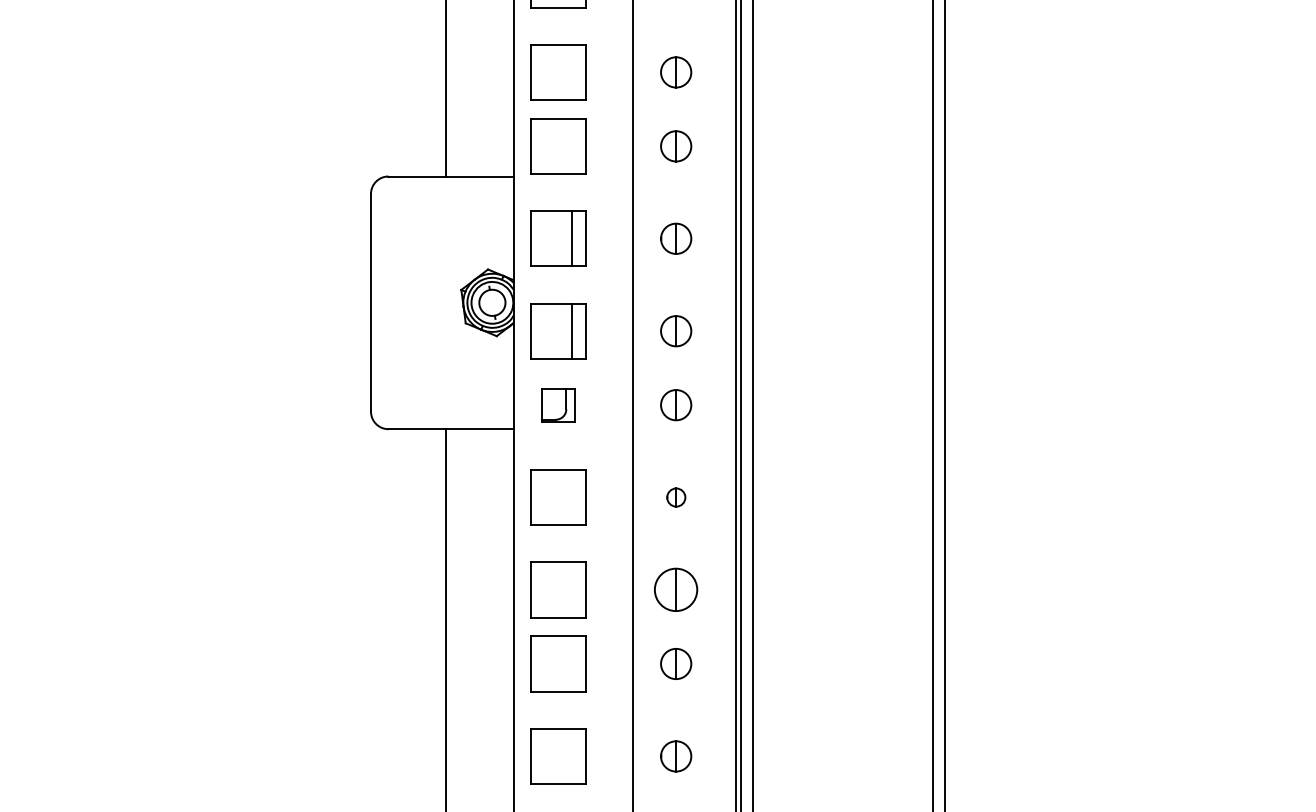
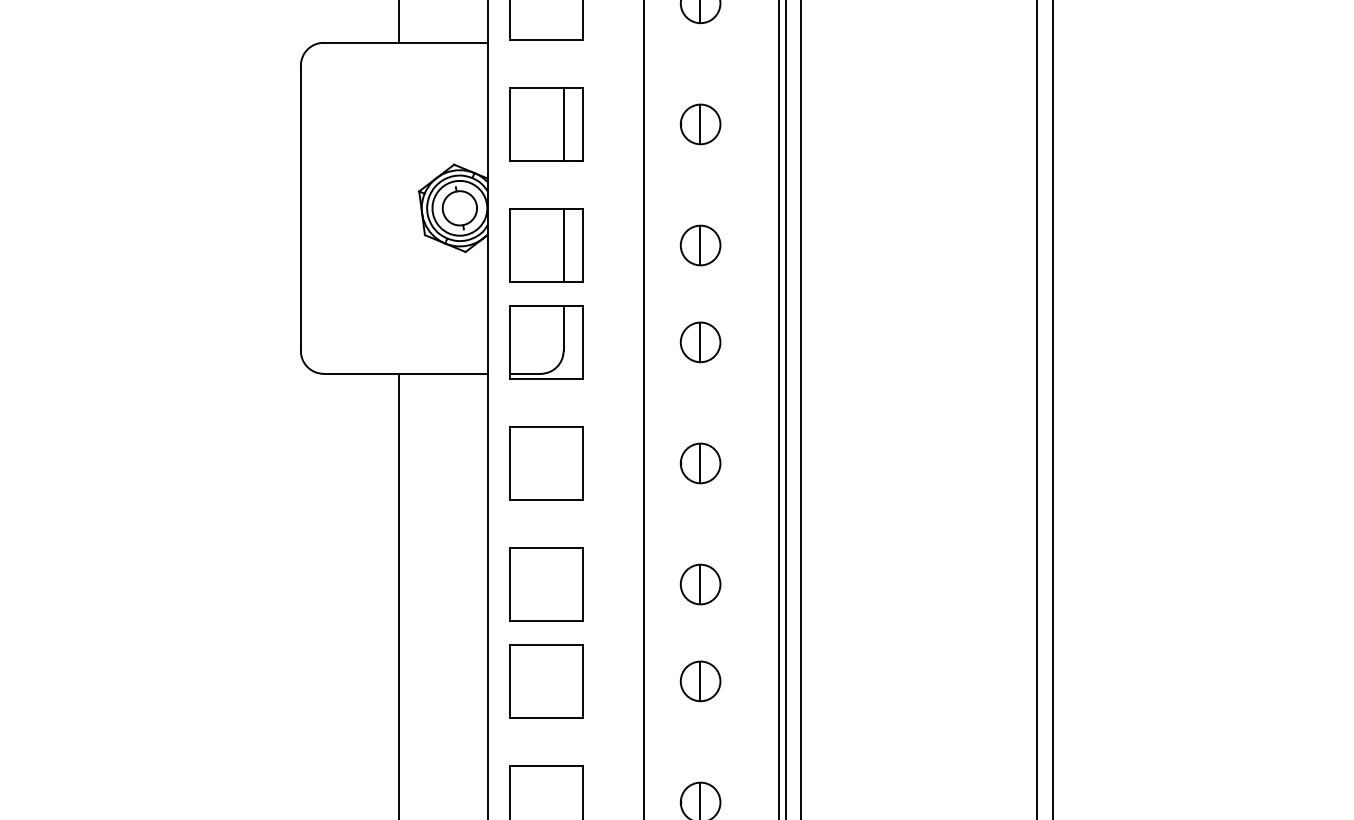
part: (558, 405) -> (546, 342), size x1.67
part: (676, 497) -> (701, 463), size x1.67
part: (676, 590) -> (701, 585), size x0.71

